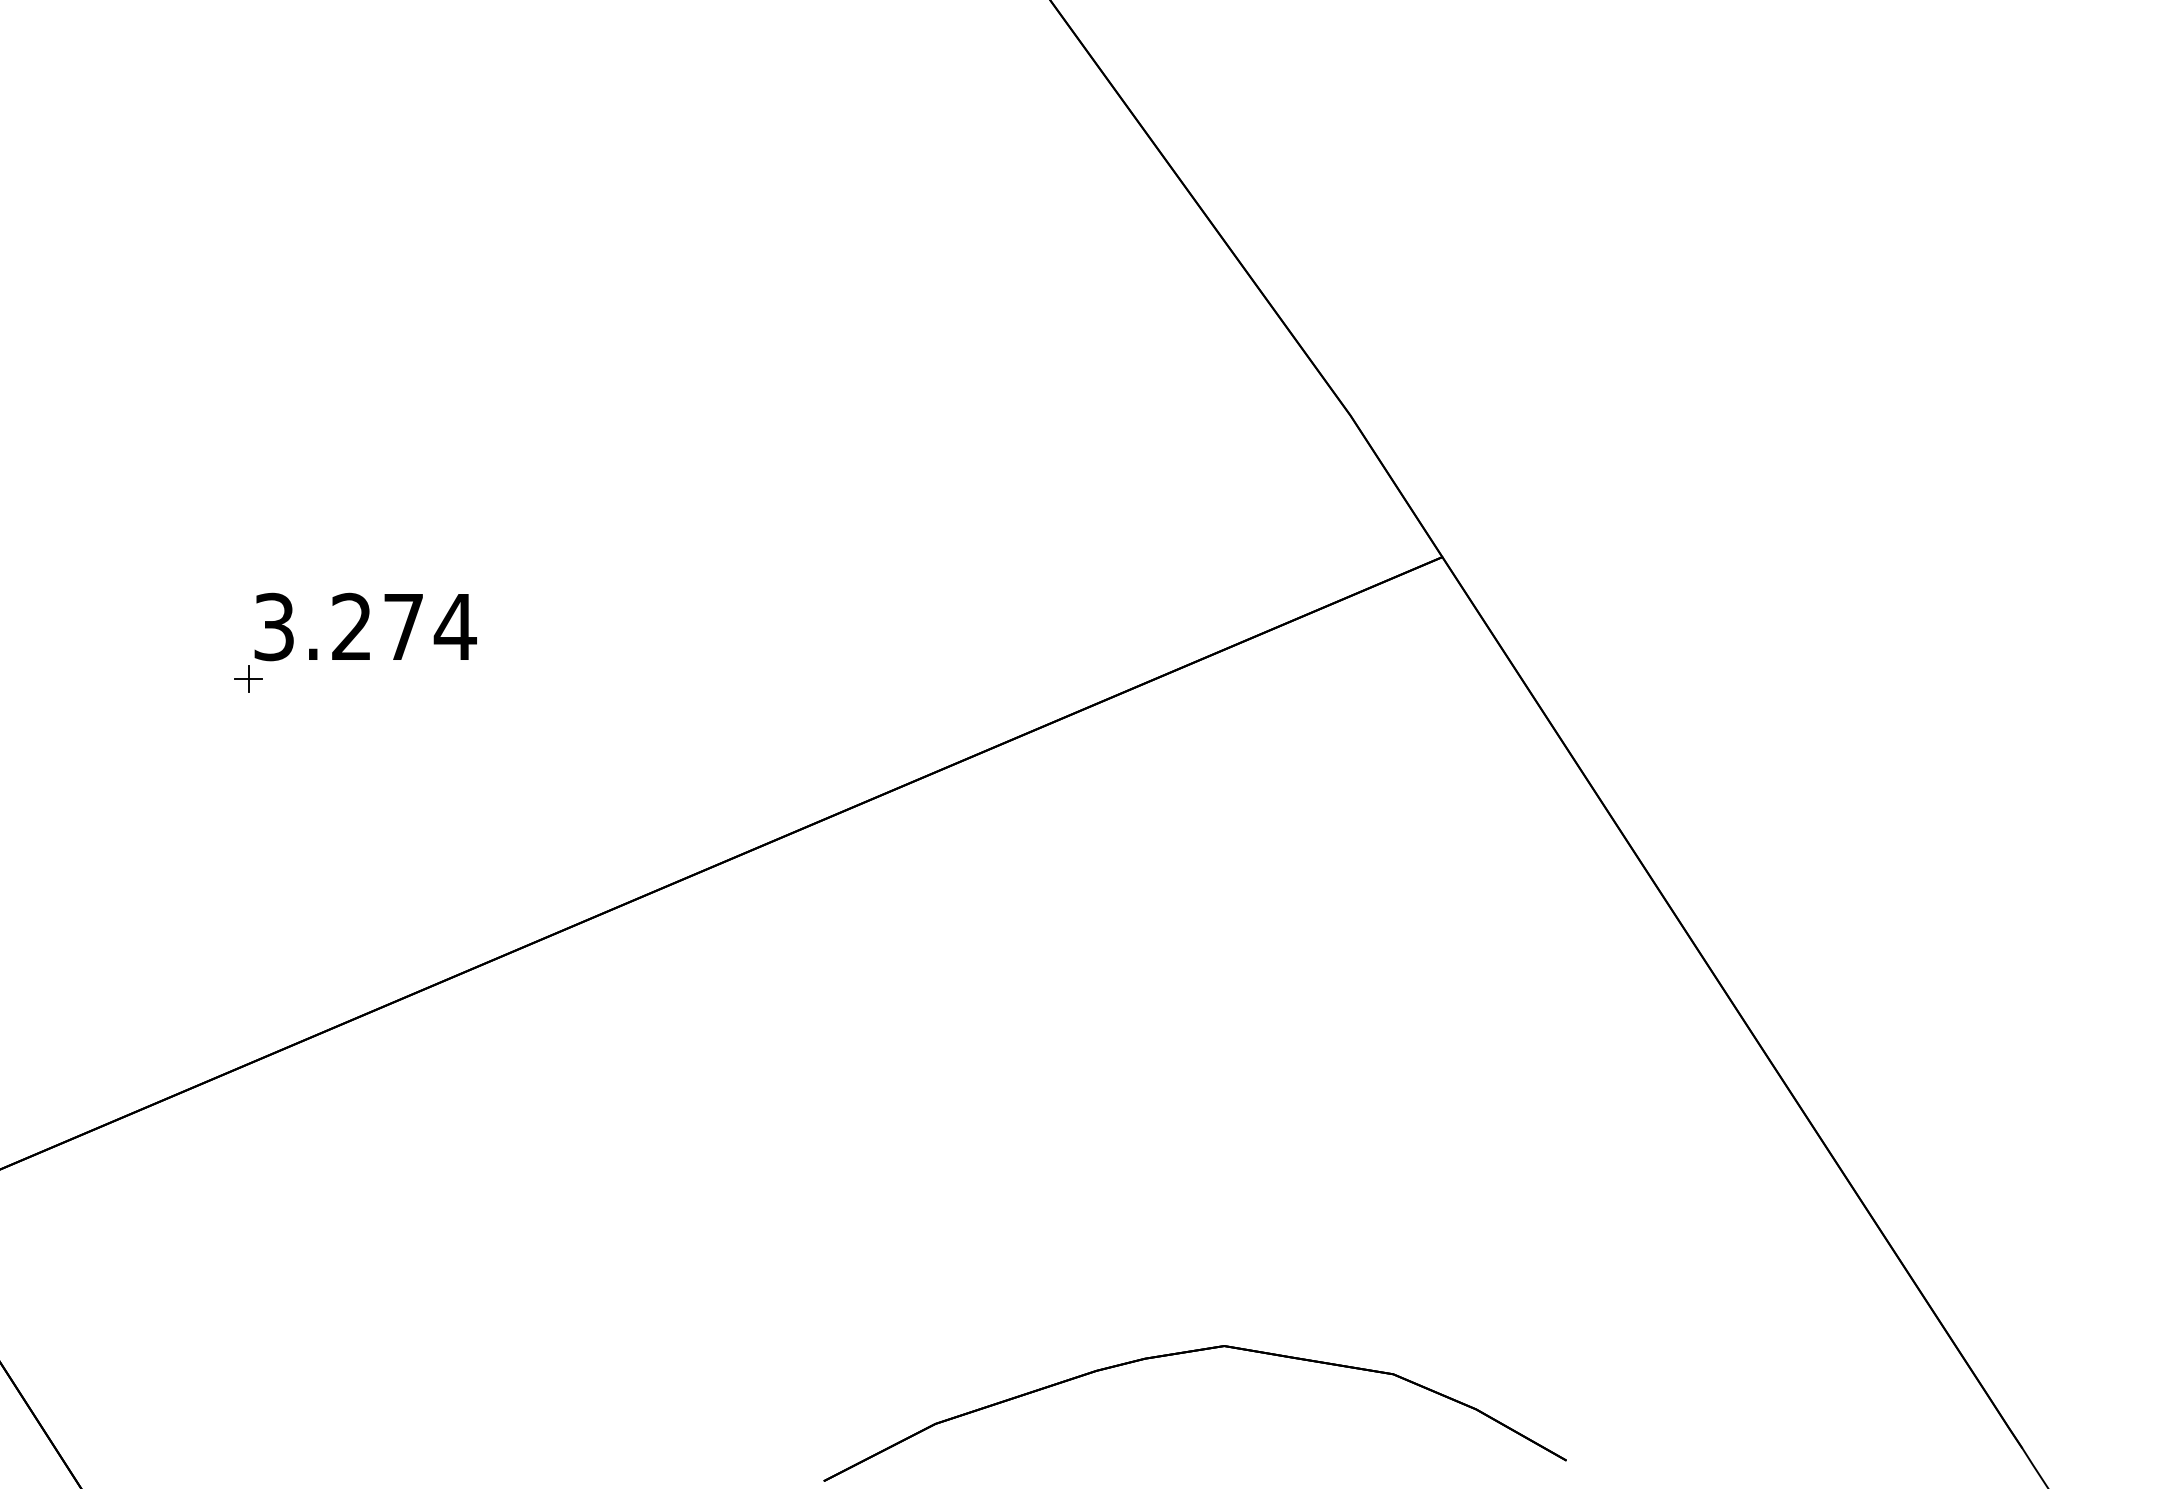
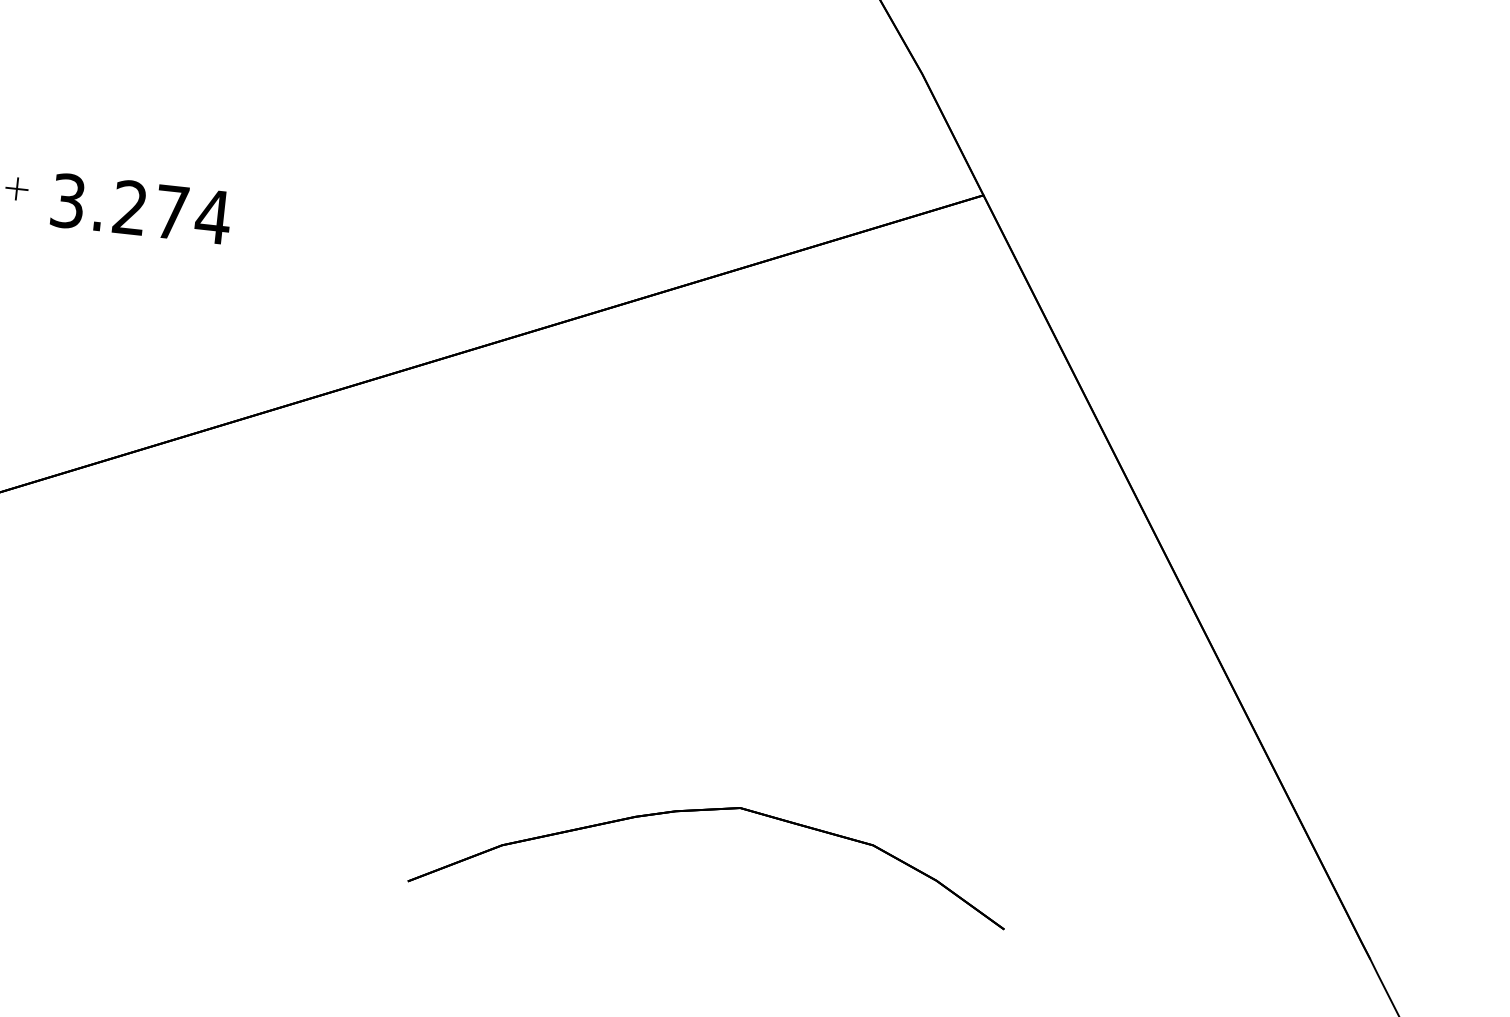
text: (365, 626) -> (141, 208), moved

